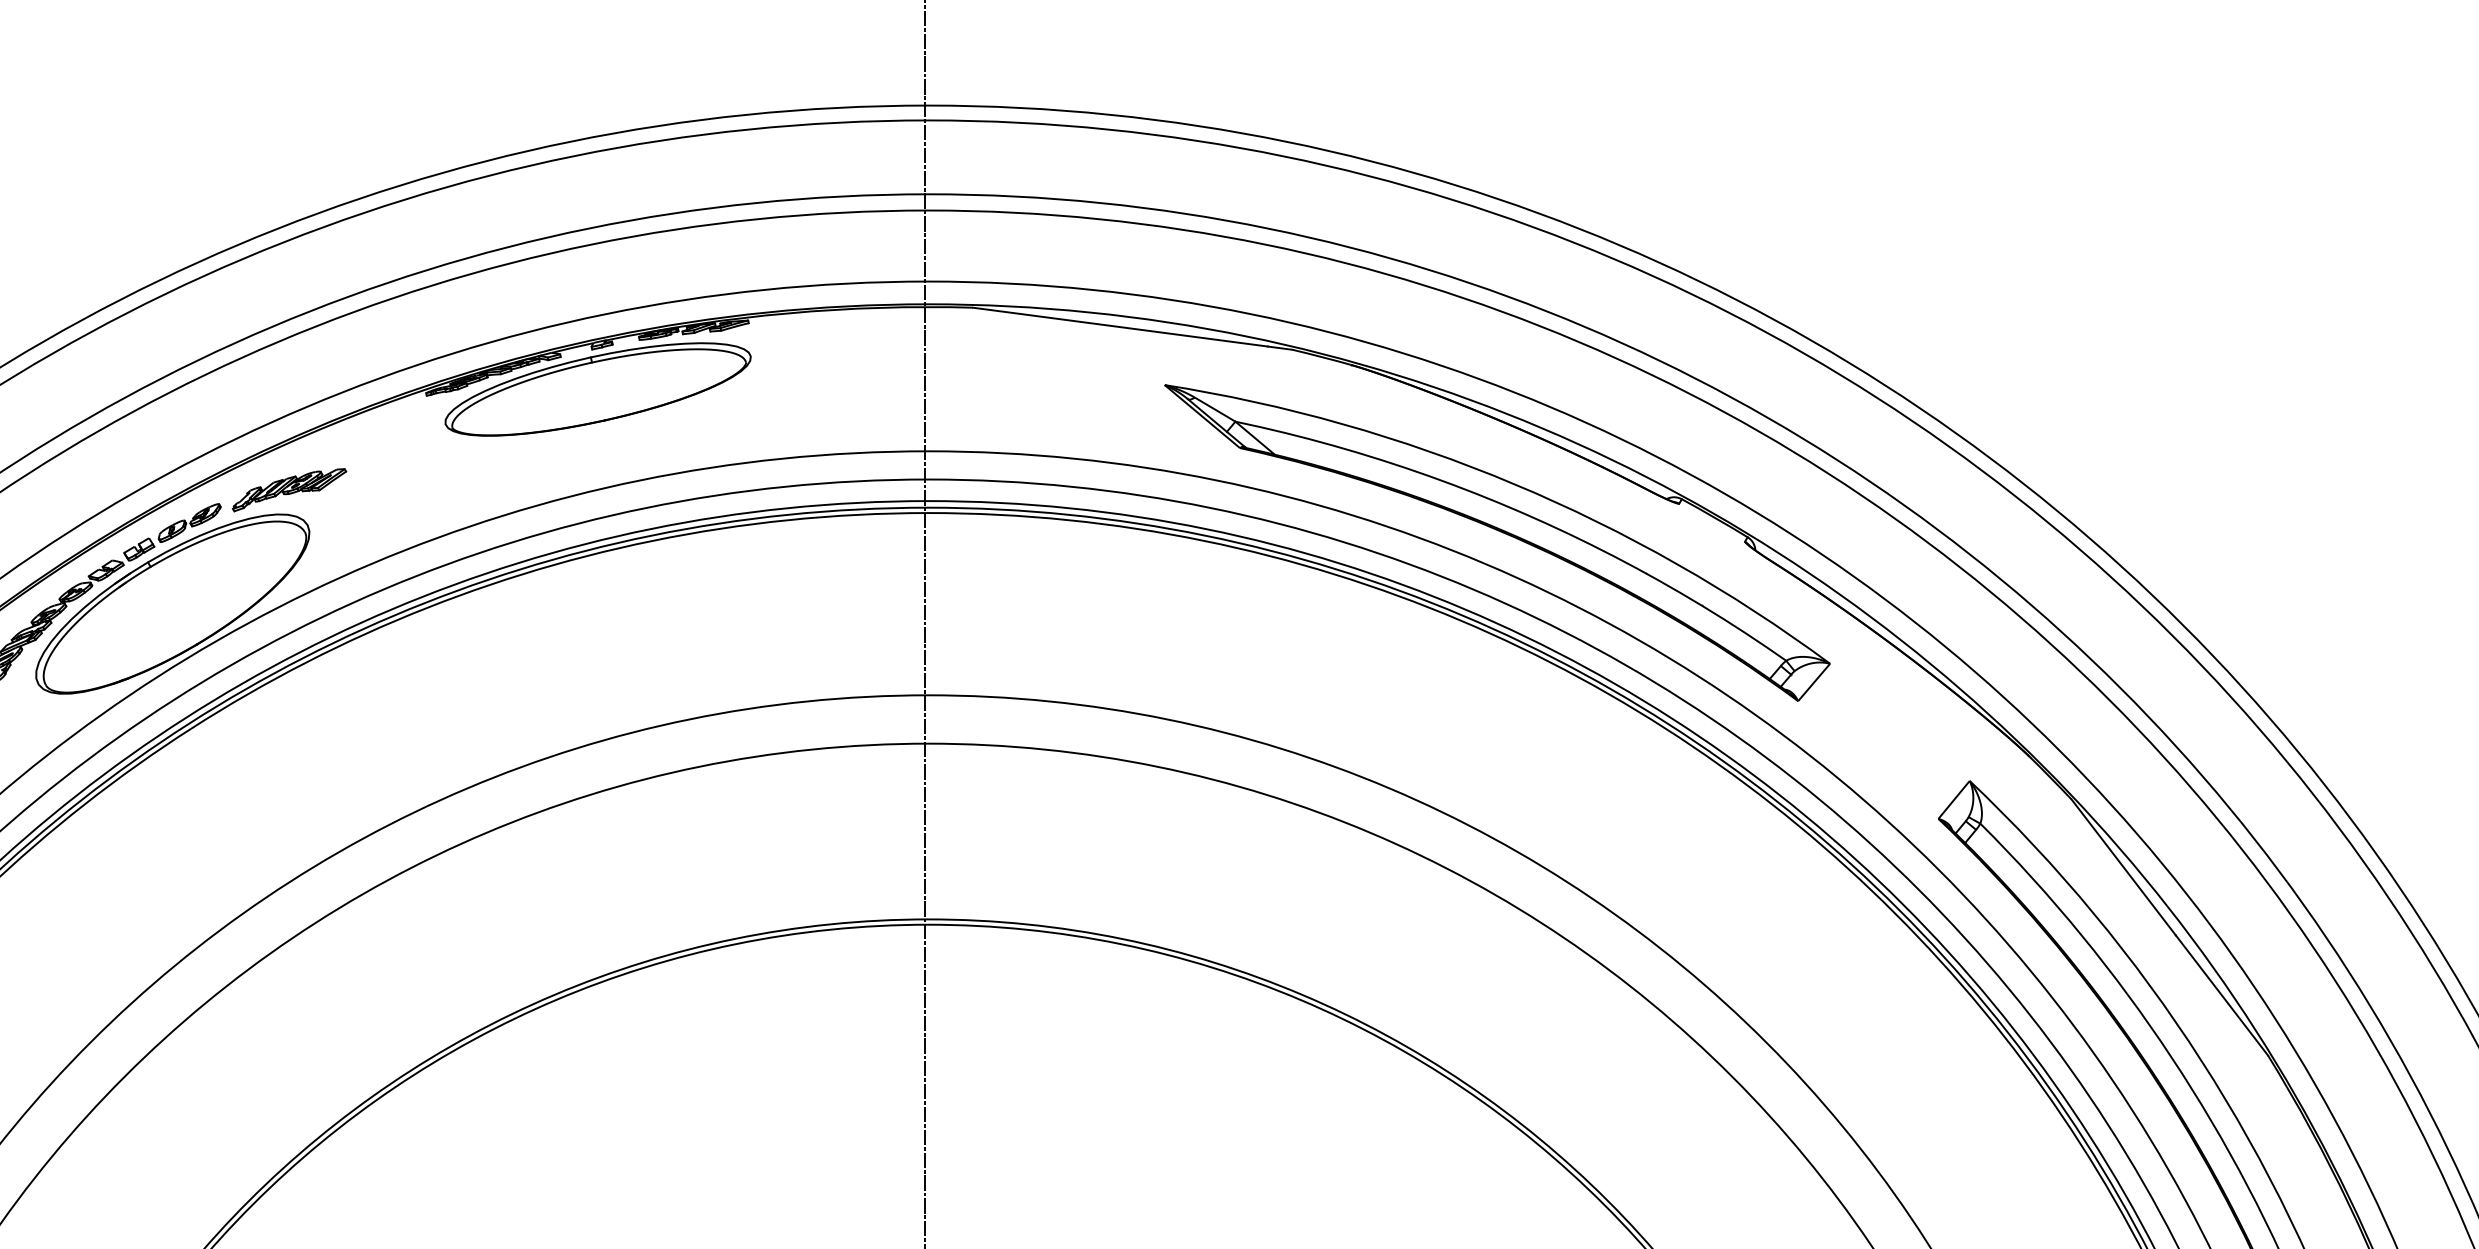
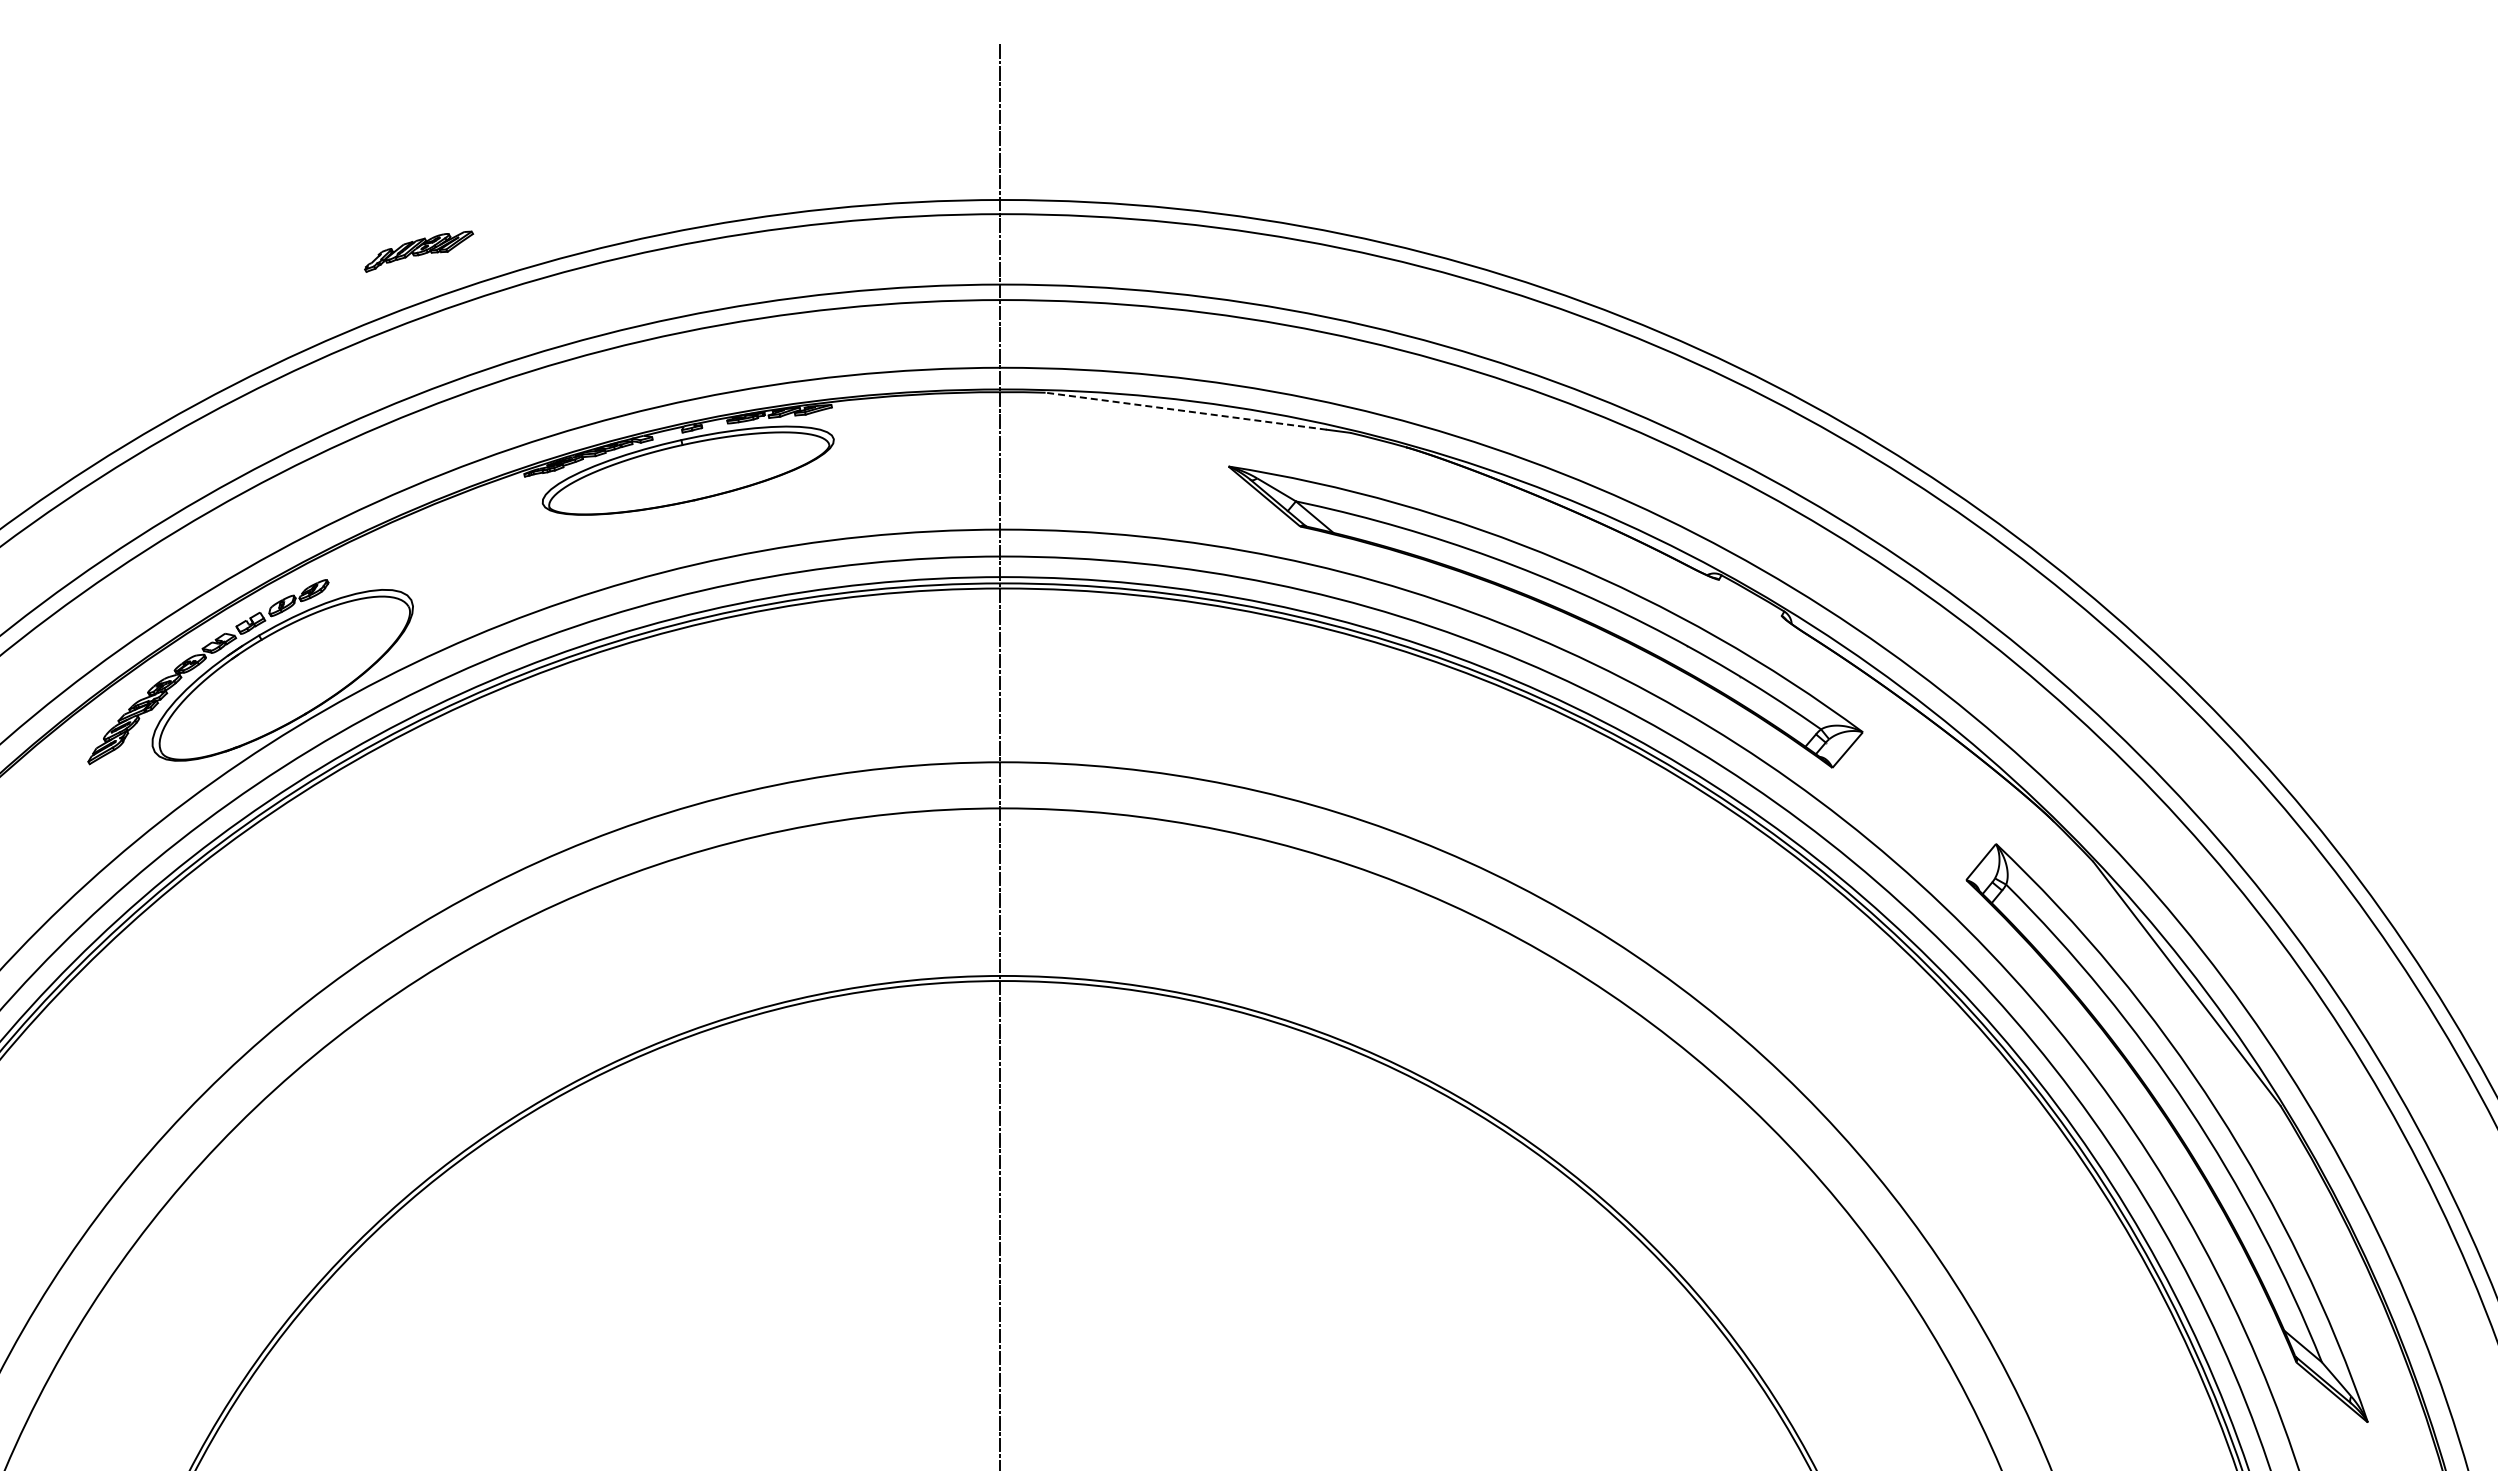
line: (1120, 327) -> (1186, 411), solid -> dashed
part: (290, 489) -> (419, 251), moved

